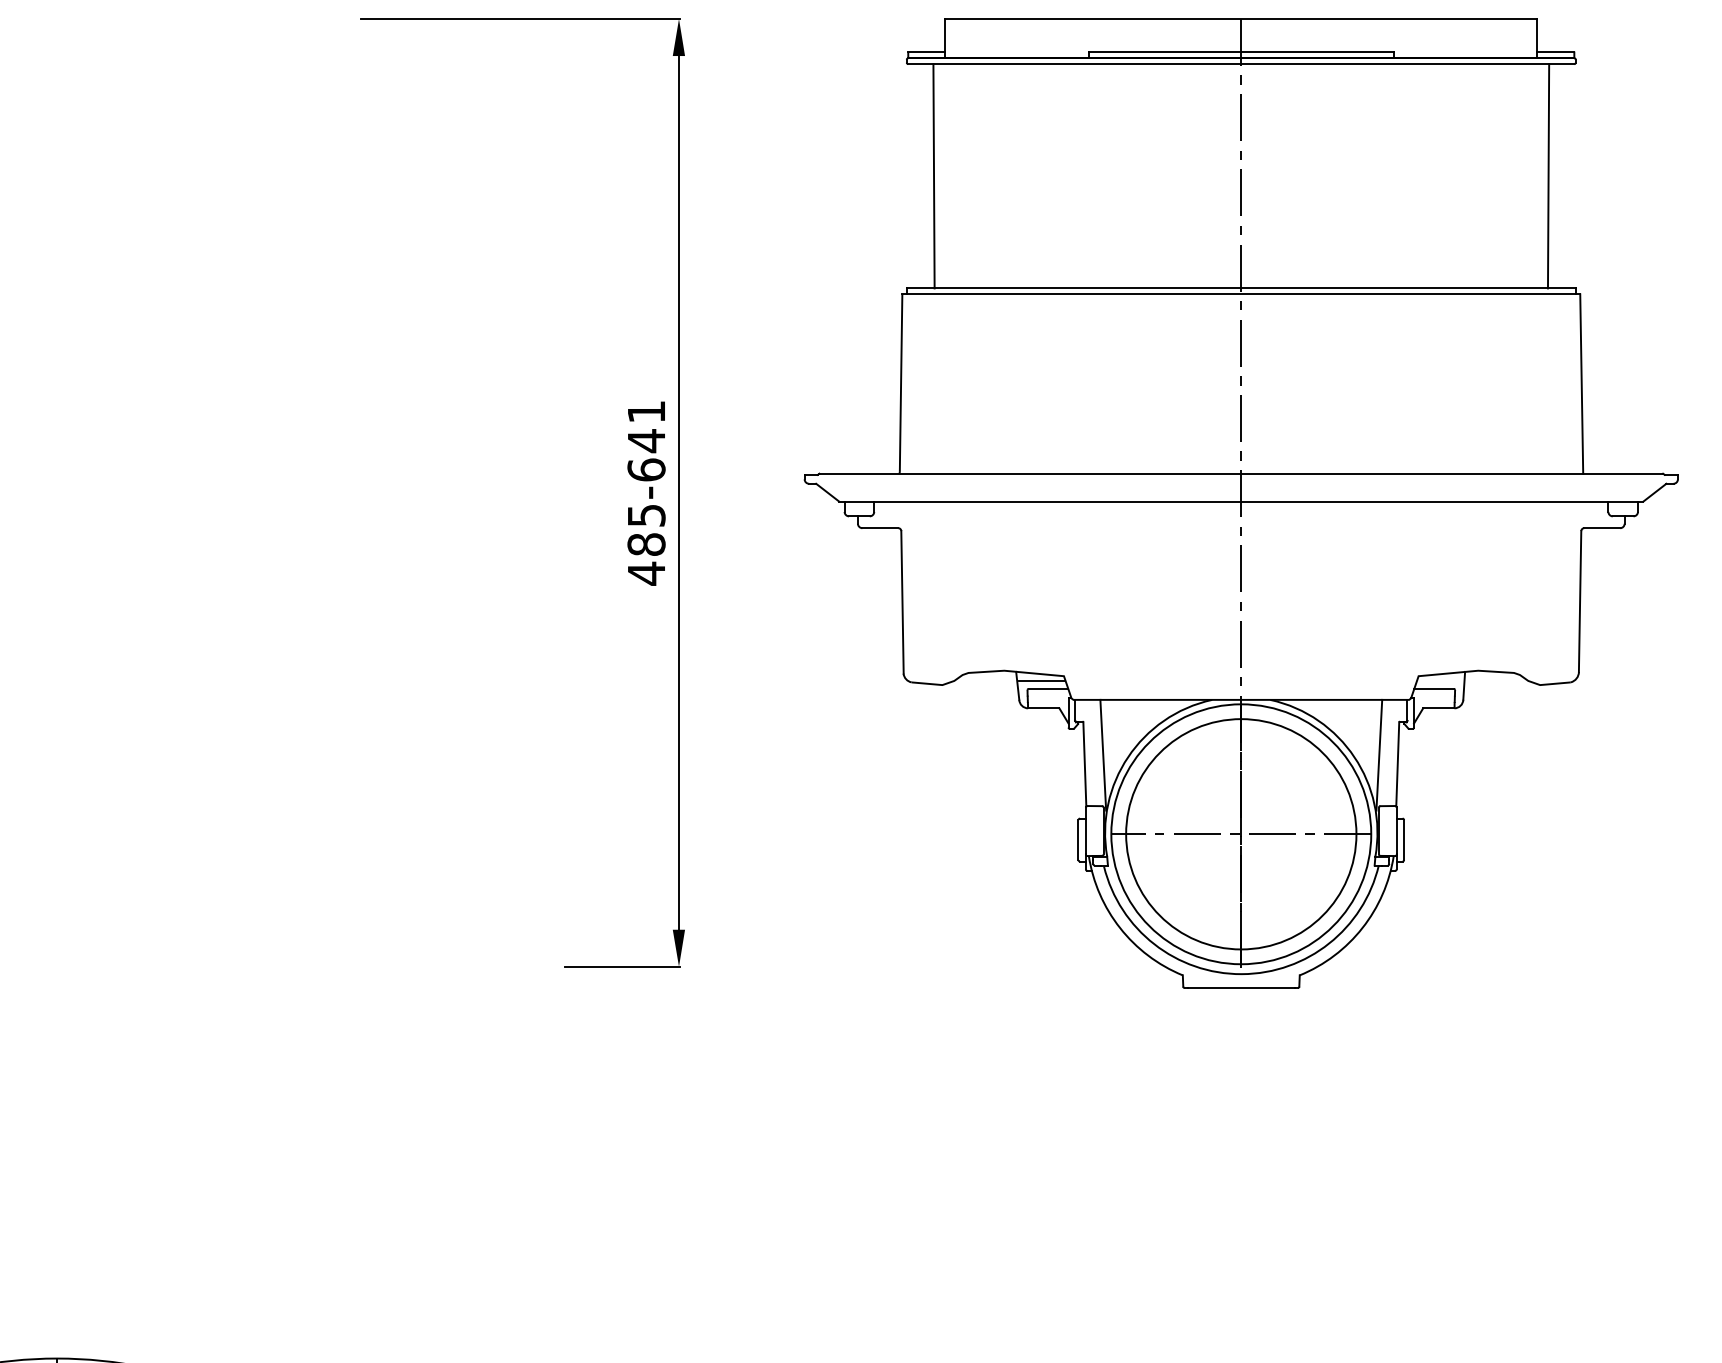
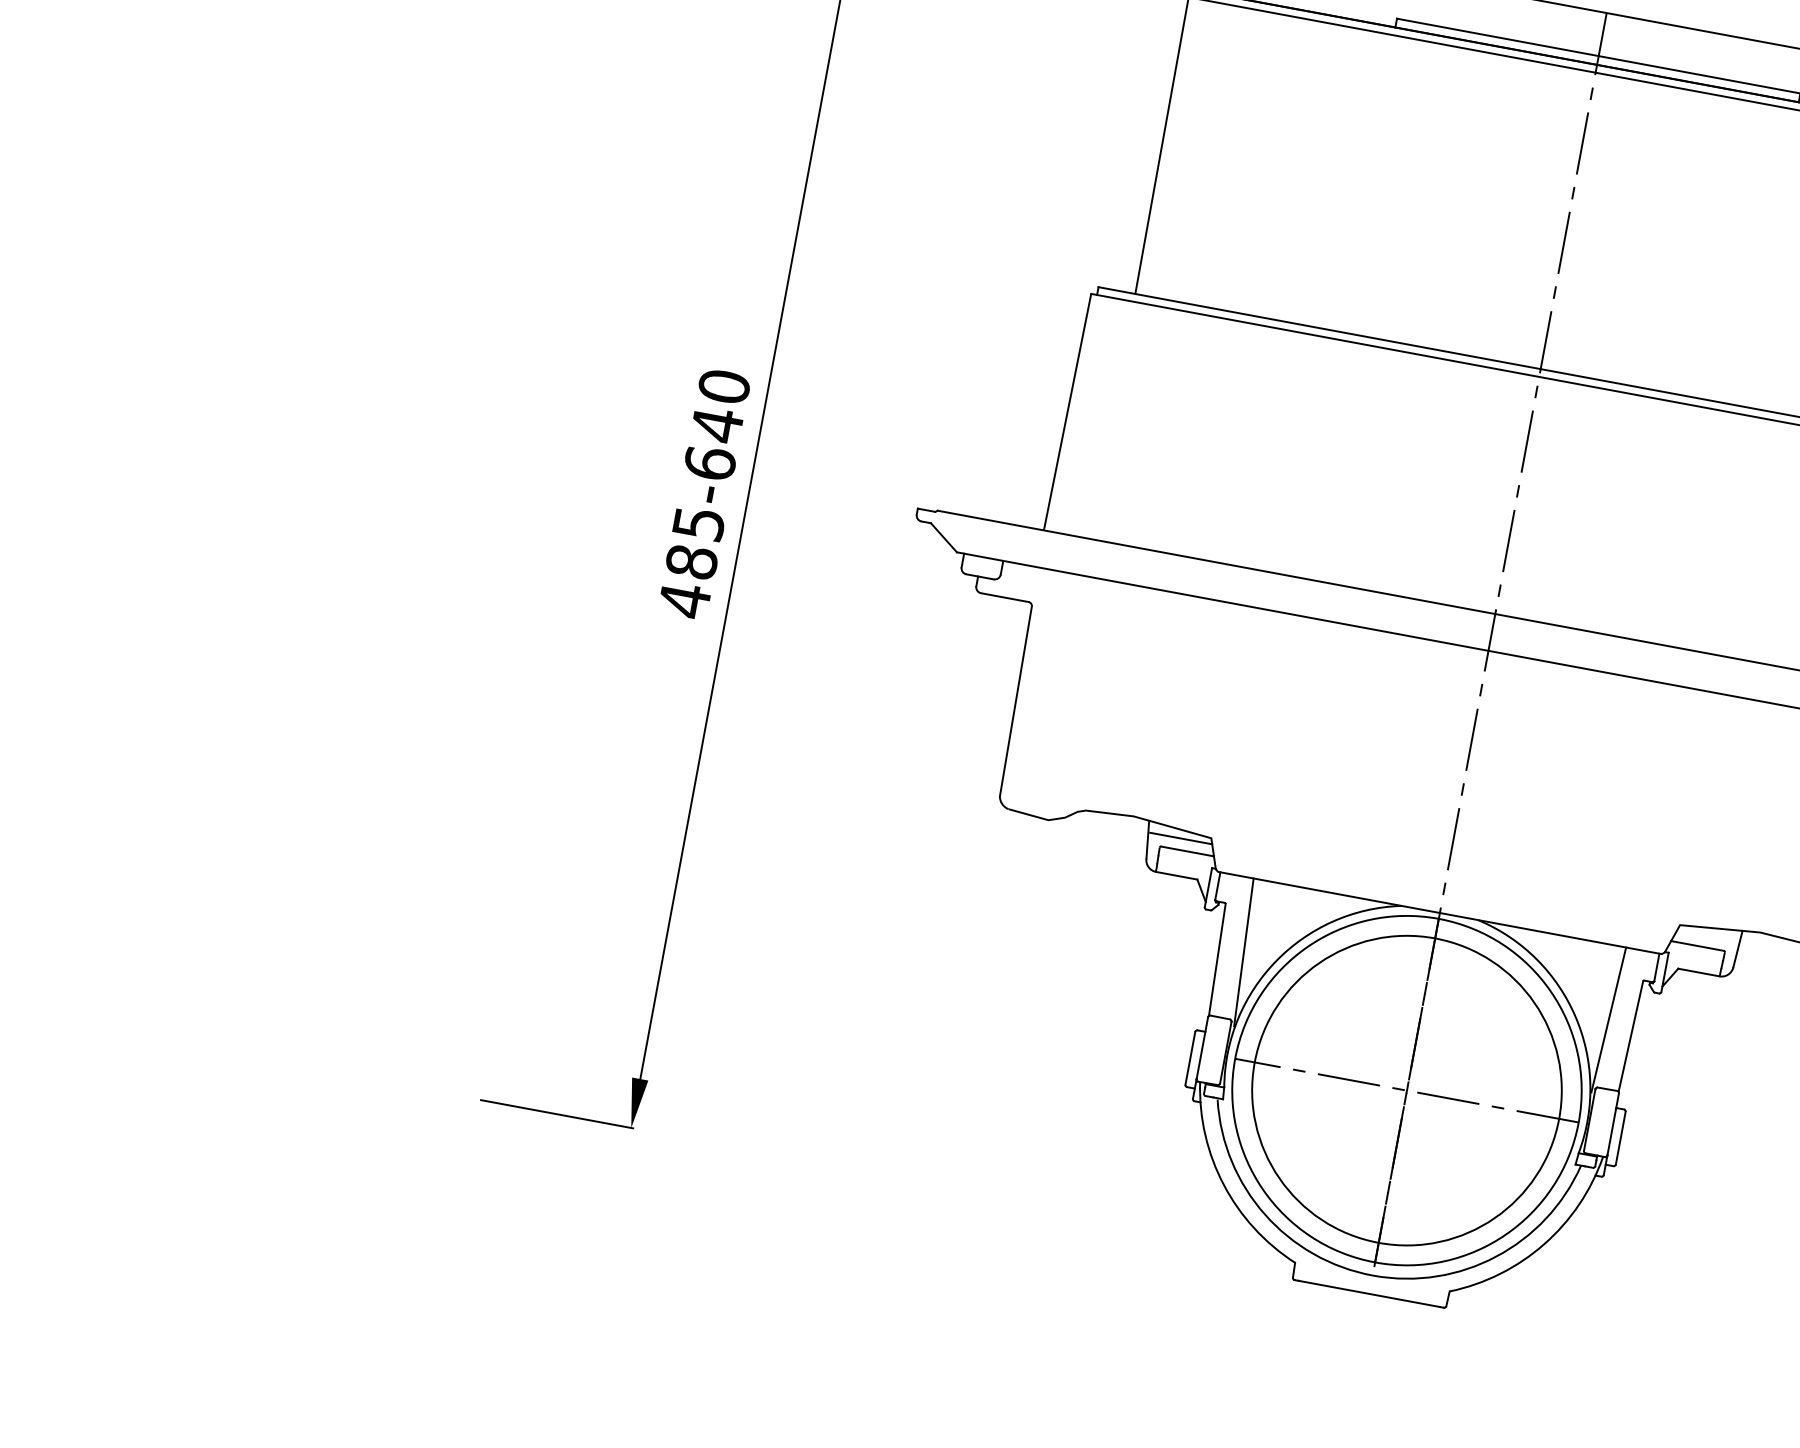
text: (646, 411) -> (724, 386), 485-641 -> 485-640

